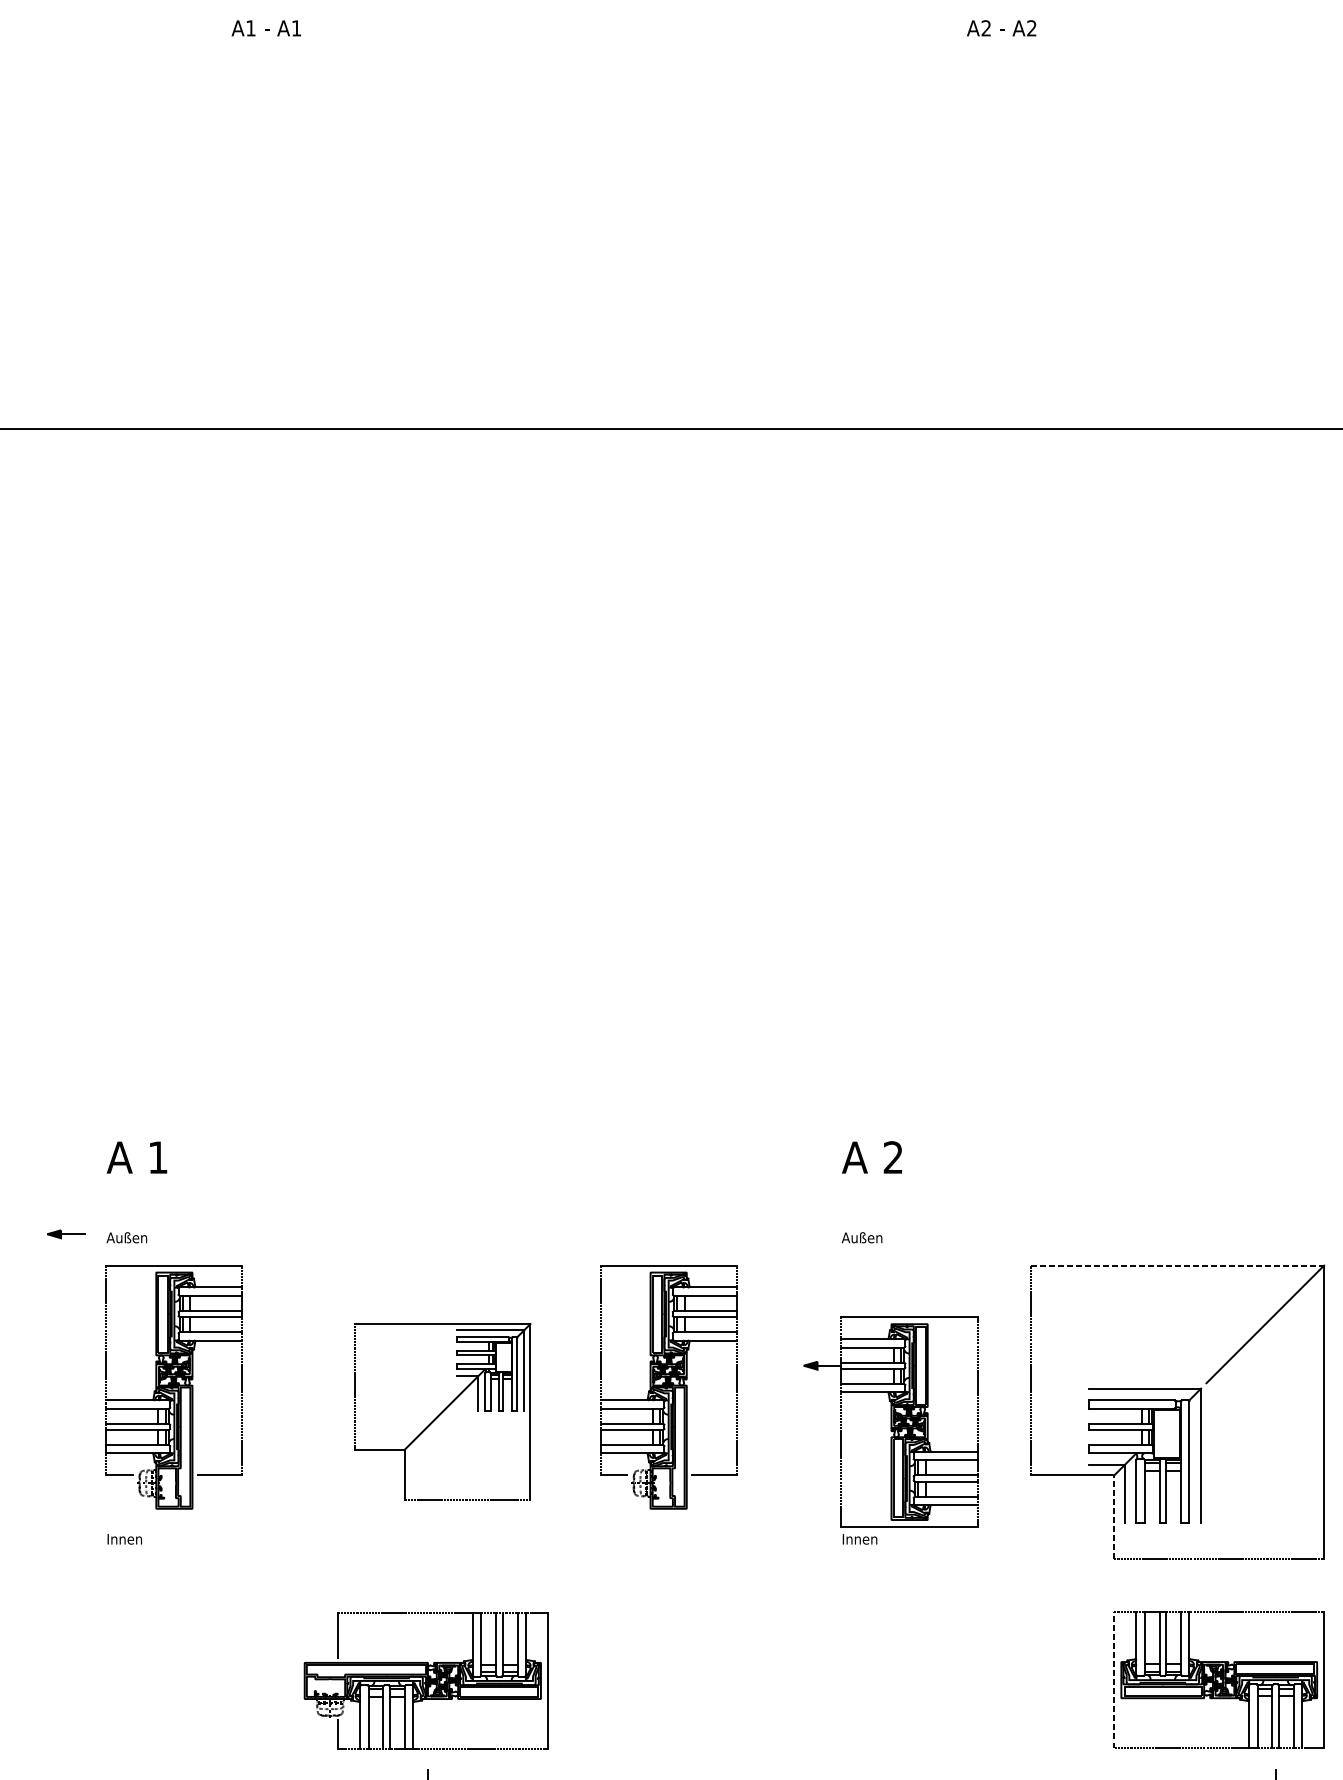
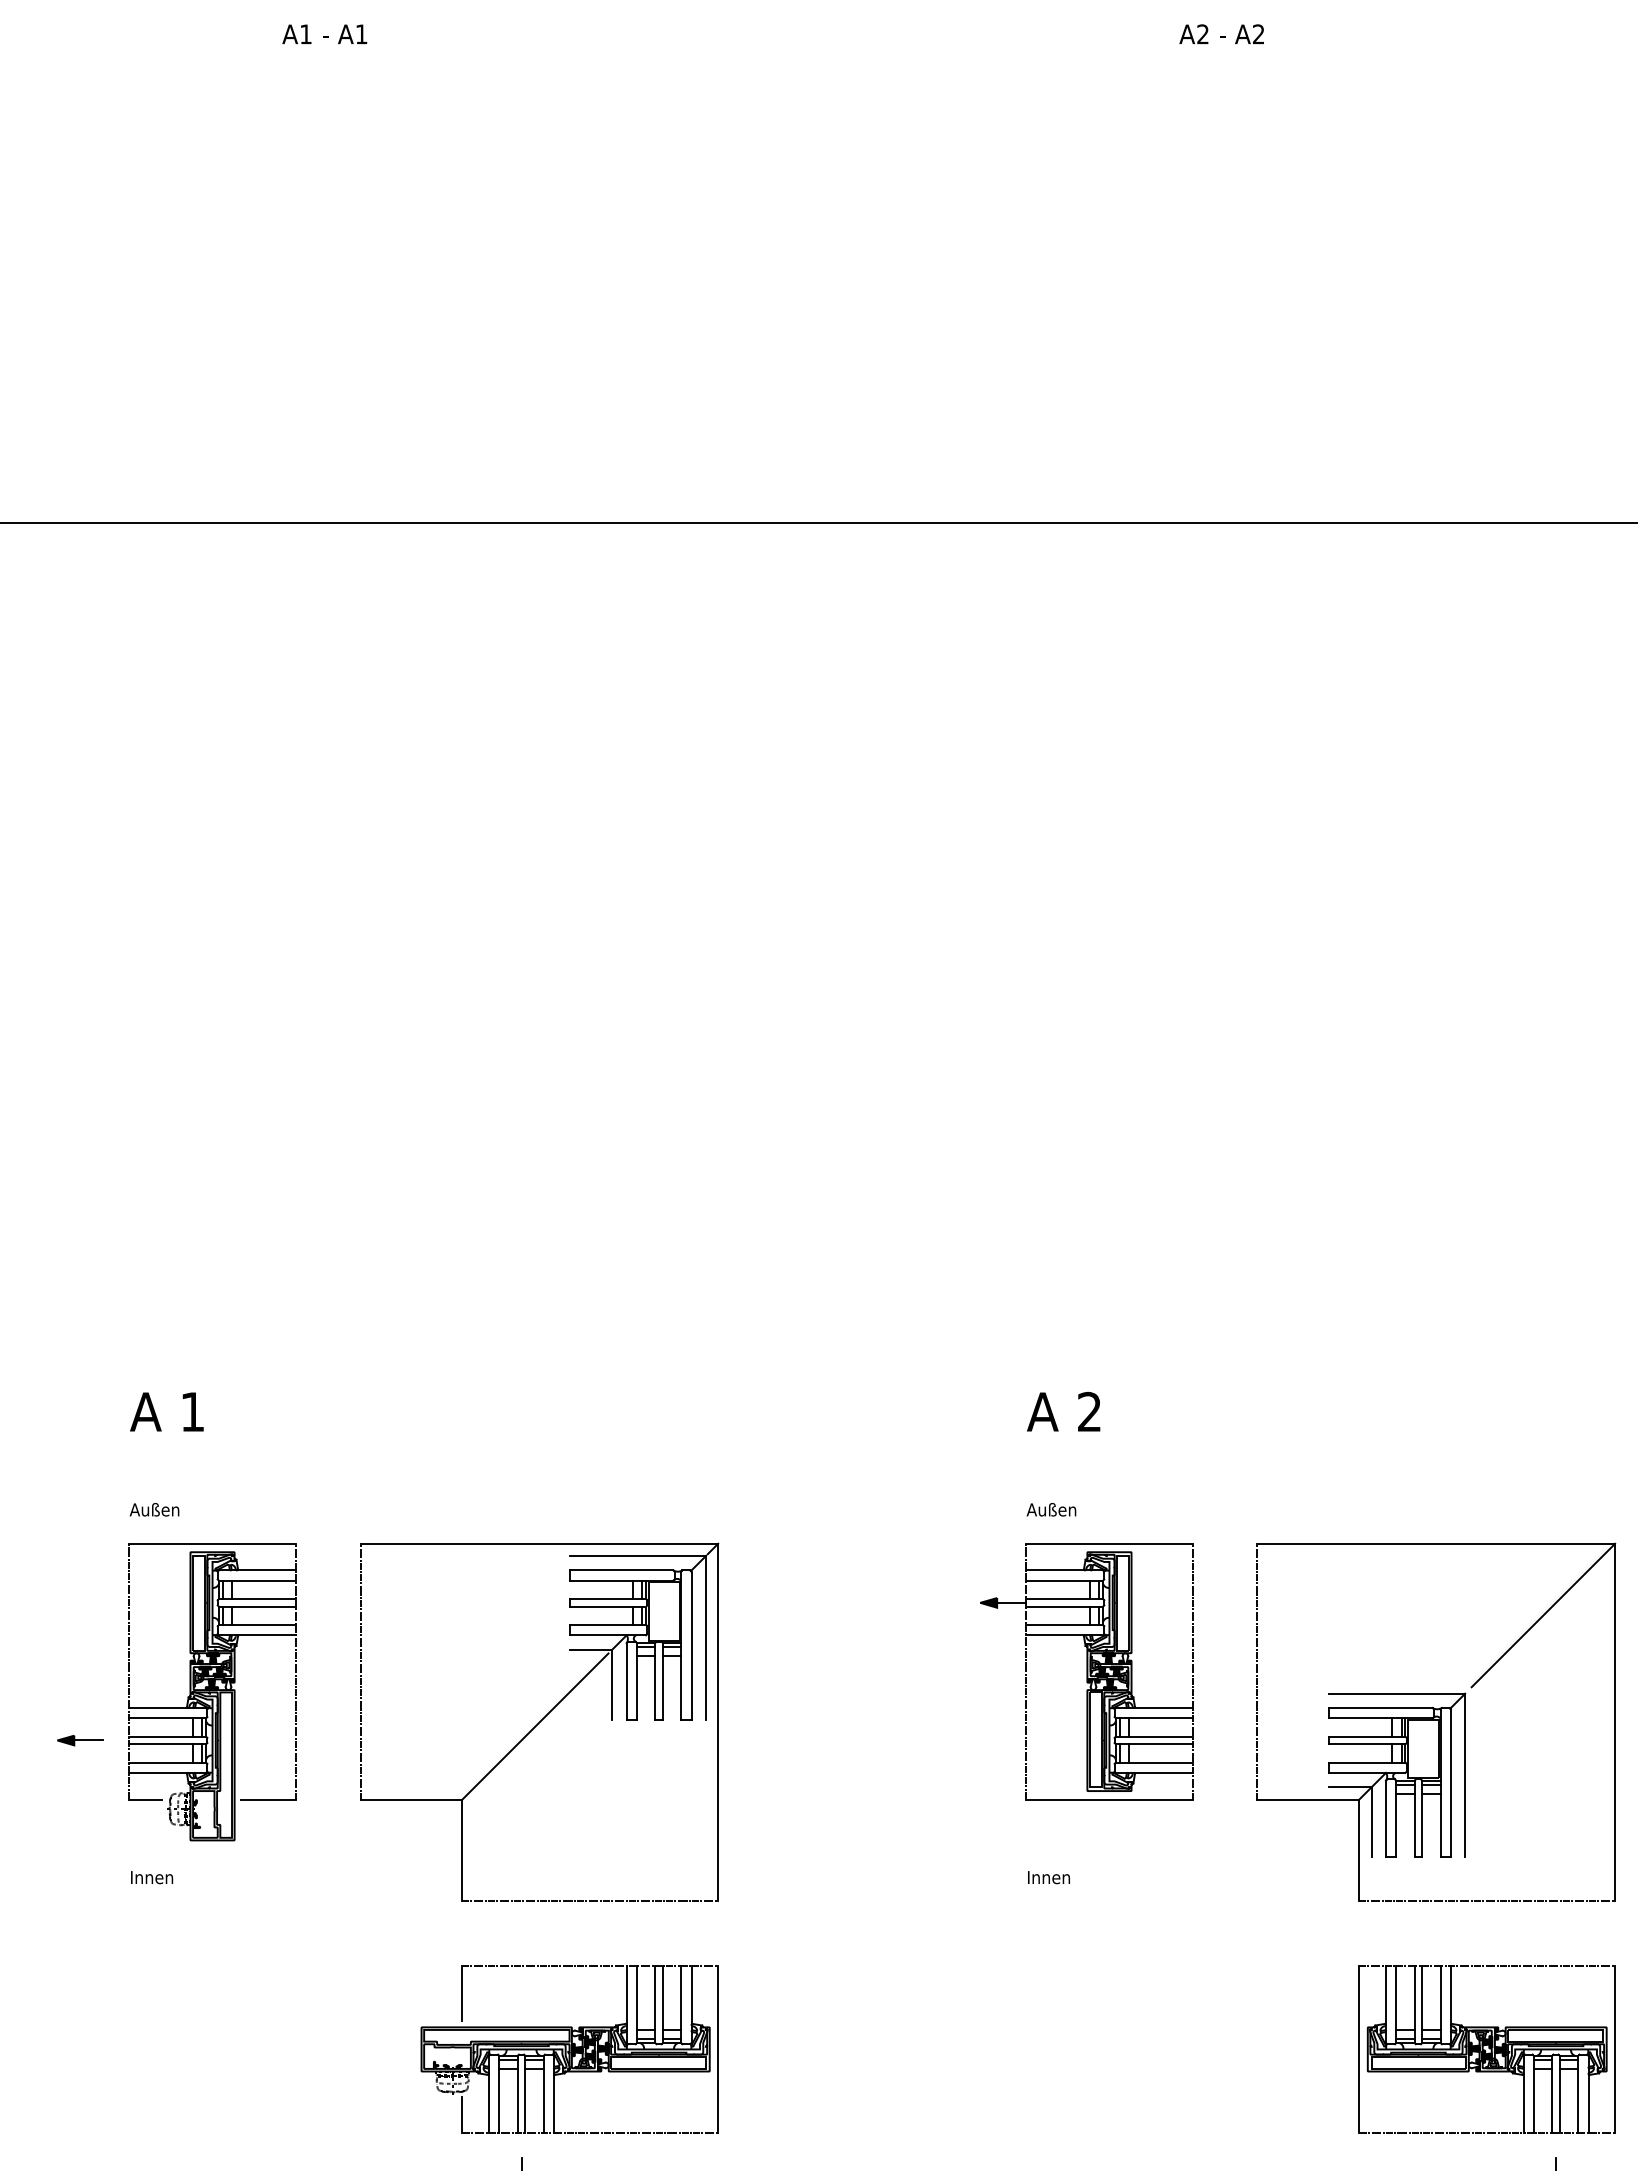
part: (66, 1234) -> (80, 1740), moved
line: (1177, 1265) -> (1436, 1543), dashed -> solid
part: (668, 1387) -> (815, 1692), removed
part: (442, 1411) -> (539, 1721), size x1.67
part: (890, 1421) -> (1086, 1671), moved
line: (1114, 1517) -> (1359, 1850), dashed -> solid
line: (1114, 1679) -> (1359, 2048), dashed -> solid
part: (425, 1681) -> (569, 2049), moved

